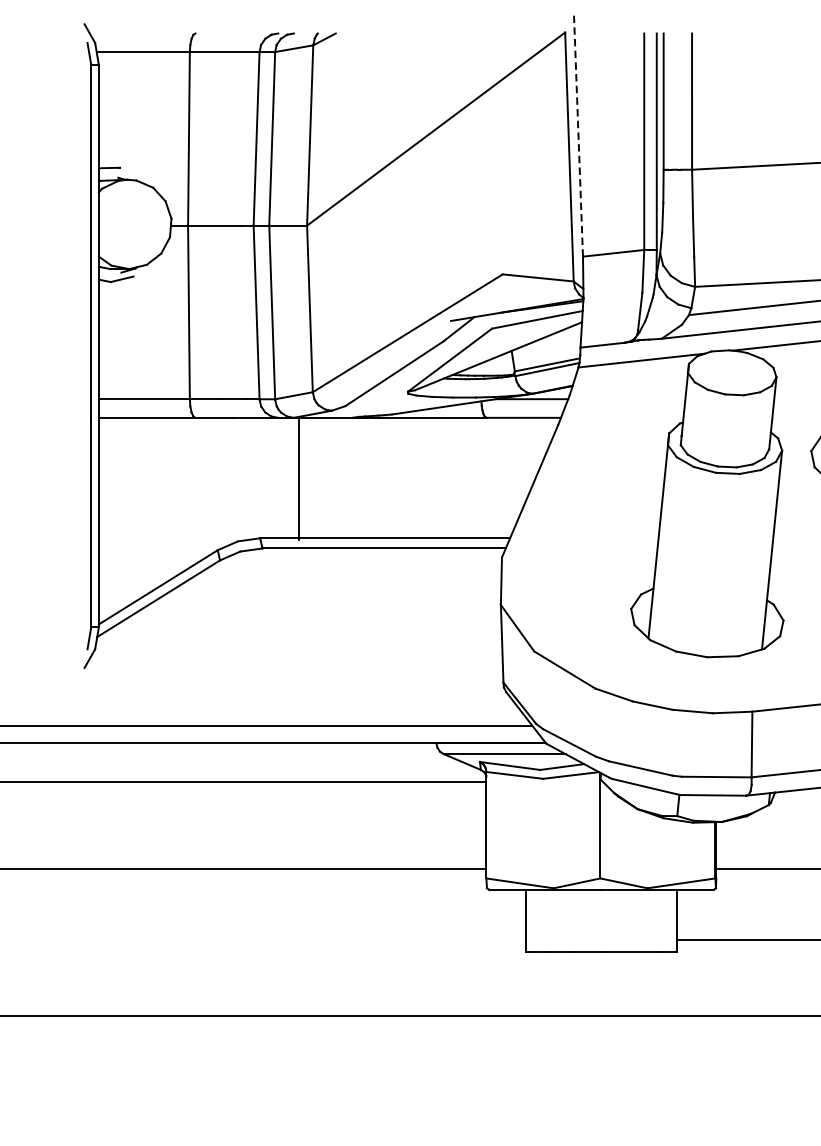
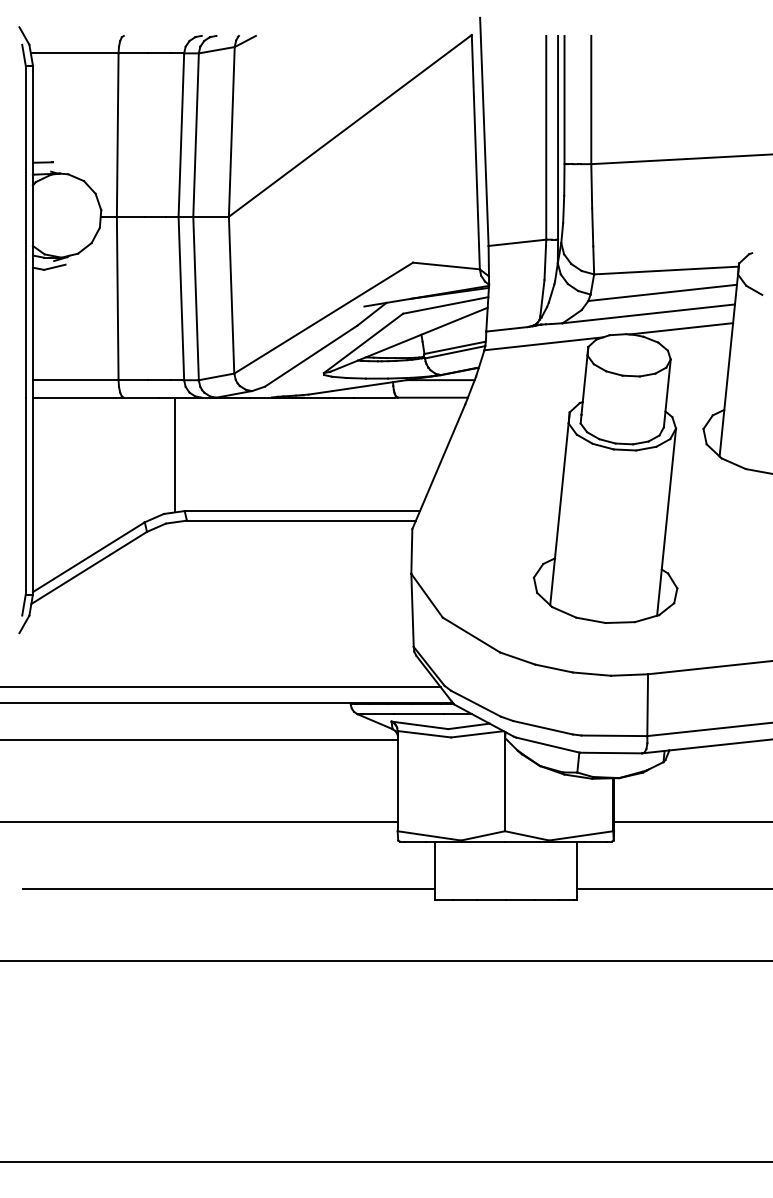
line: (578, 135) -> (484, 131), dashed -> solid
line: (299, 478) -> (175, 454), moved
line: (306, 940) -> (228, 889), added

